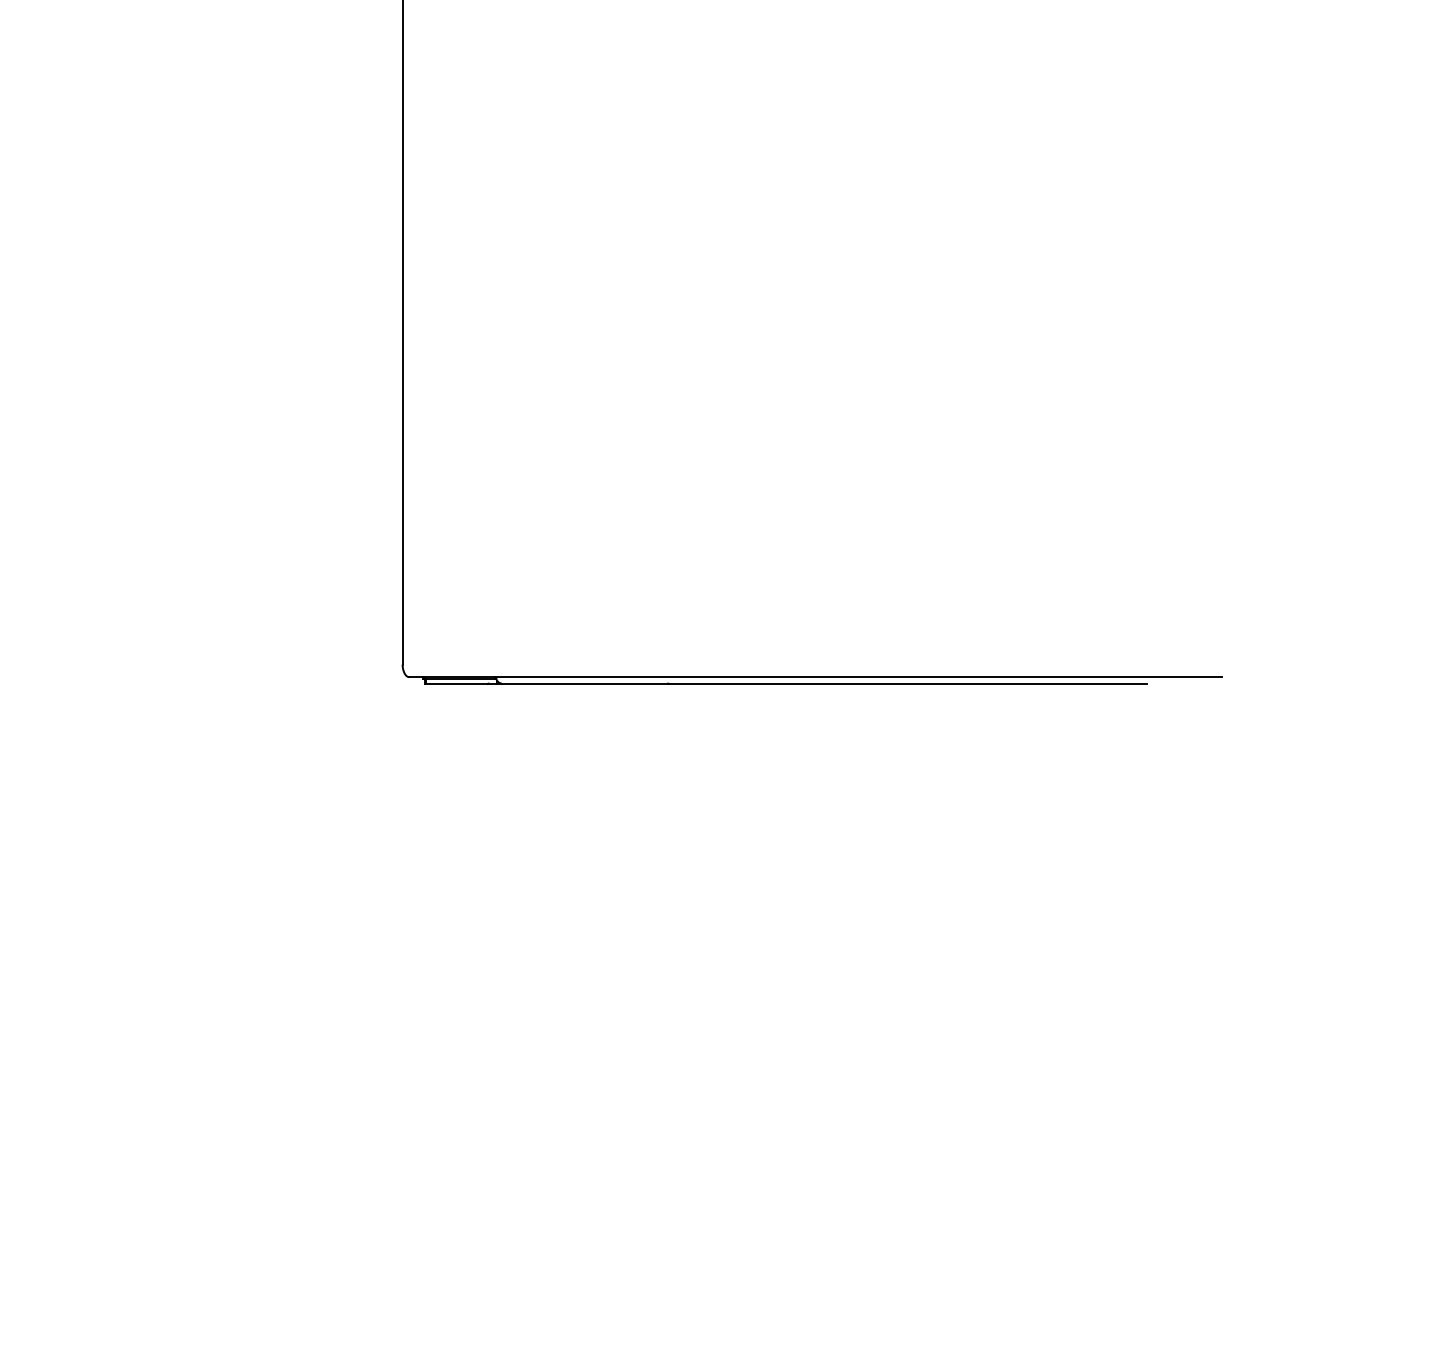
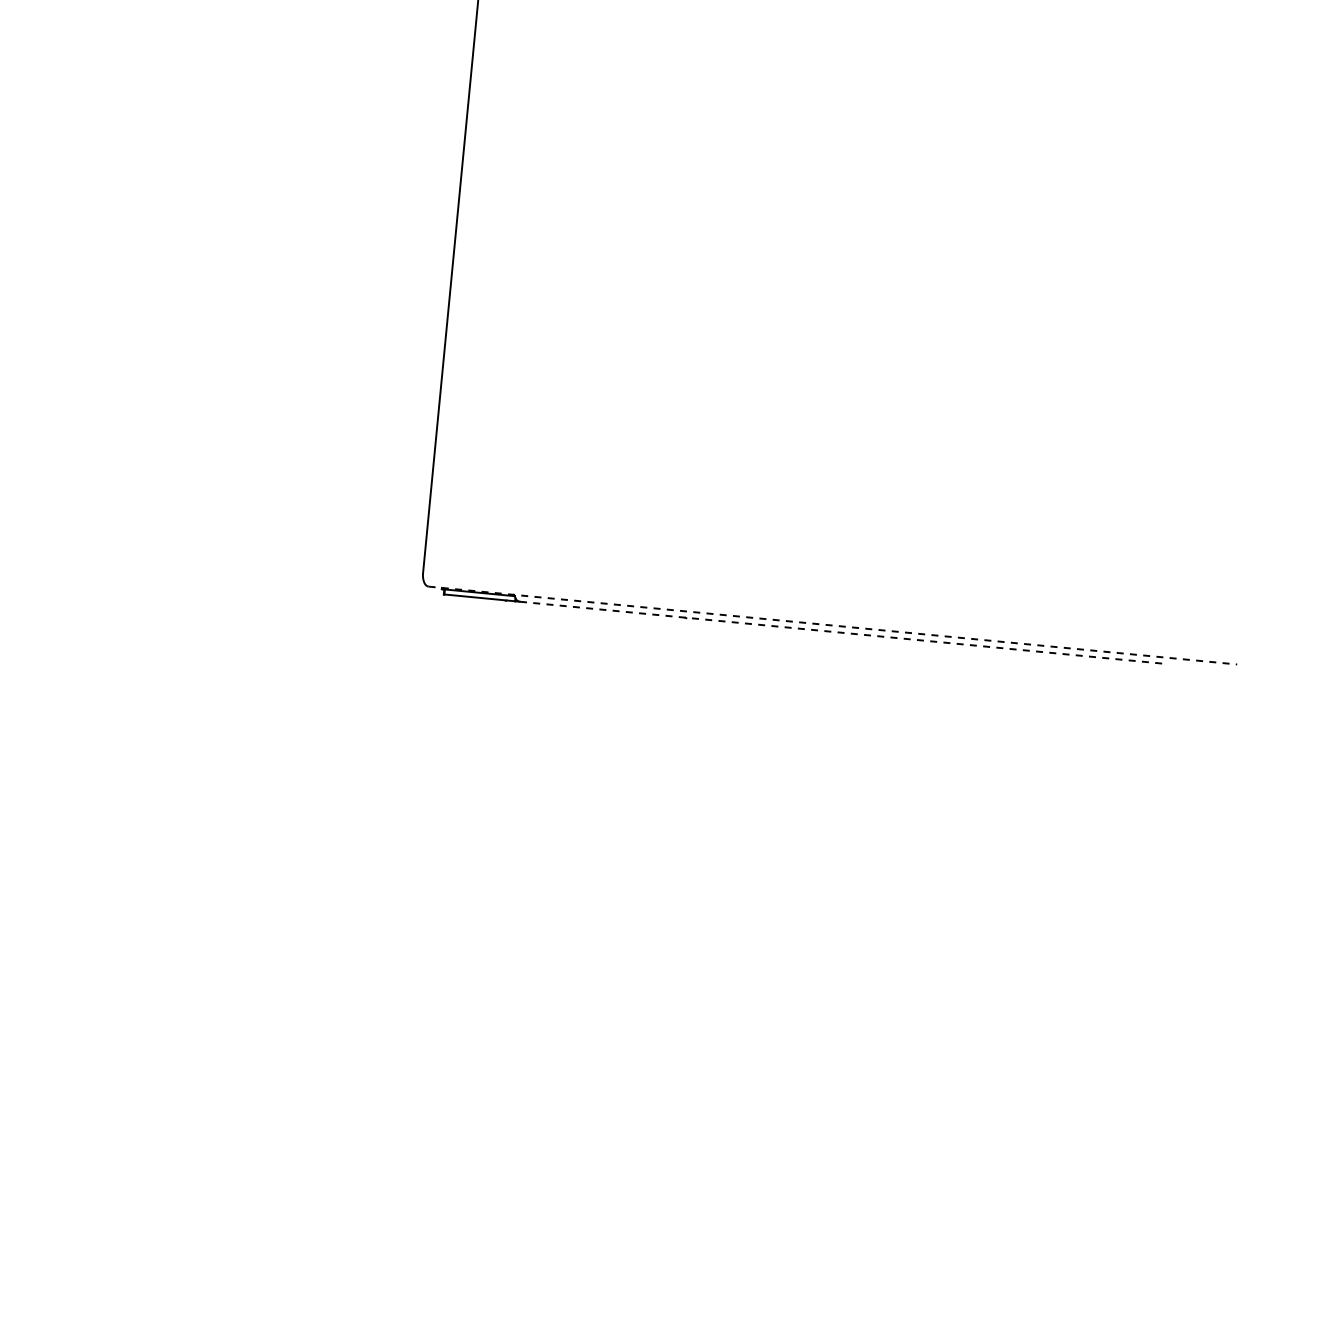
line: (816, 677) -> (833, 625), solid -> dashed
line: (824, 683) -> (840, 632), solid -> dashed

